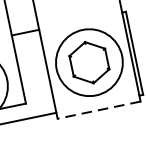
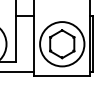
line: (98, 110) -> (61, 76), dashed -> solid

